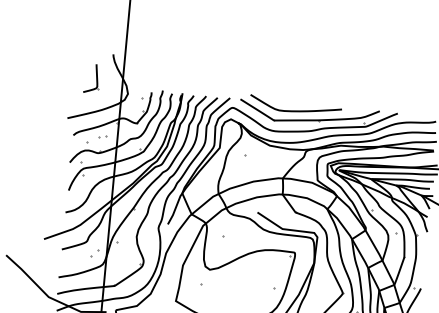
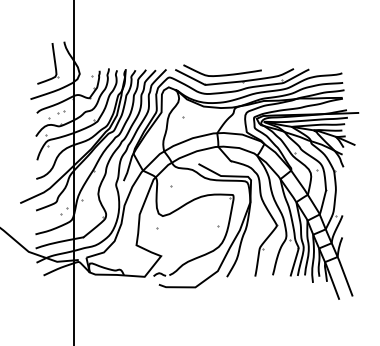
part: (92, 78) -> (48, 63), size x1.67

